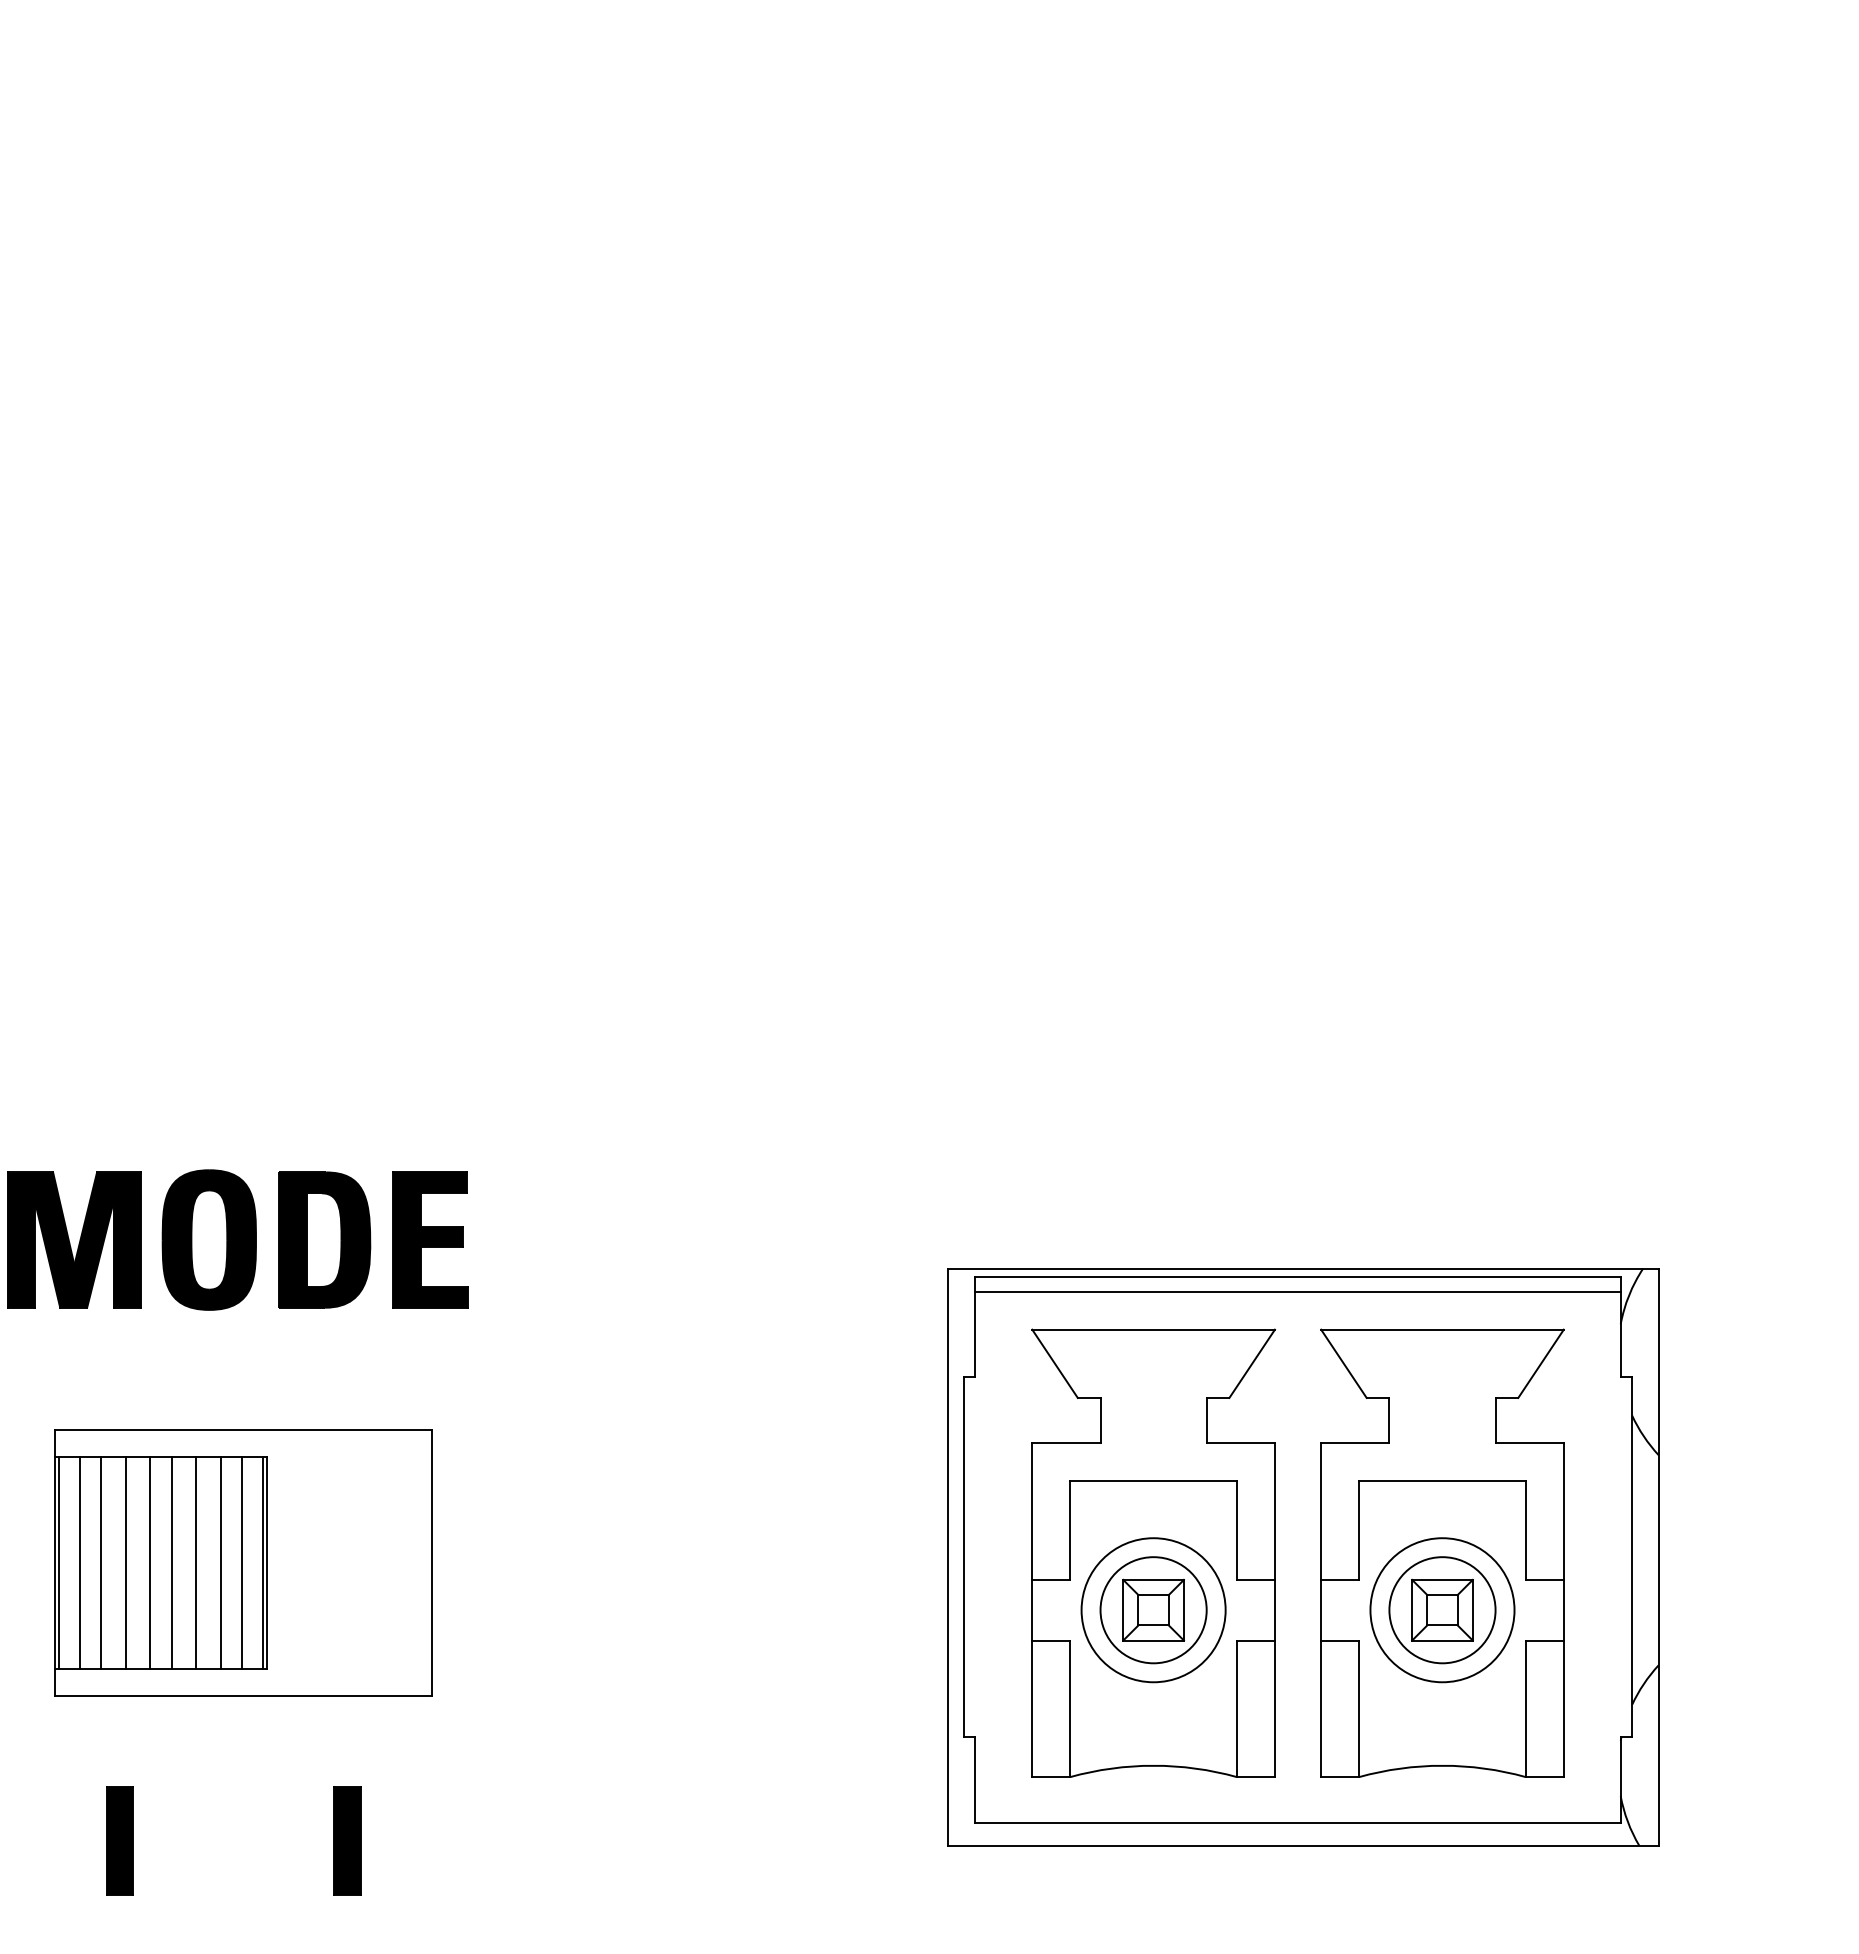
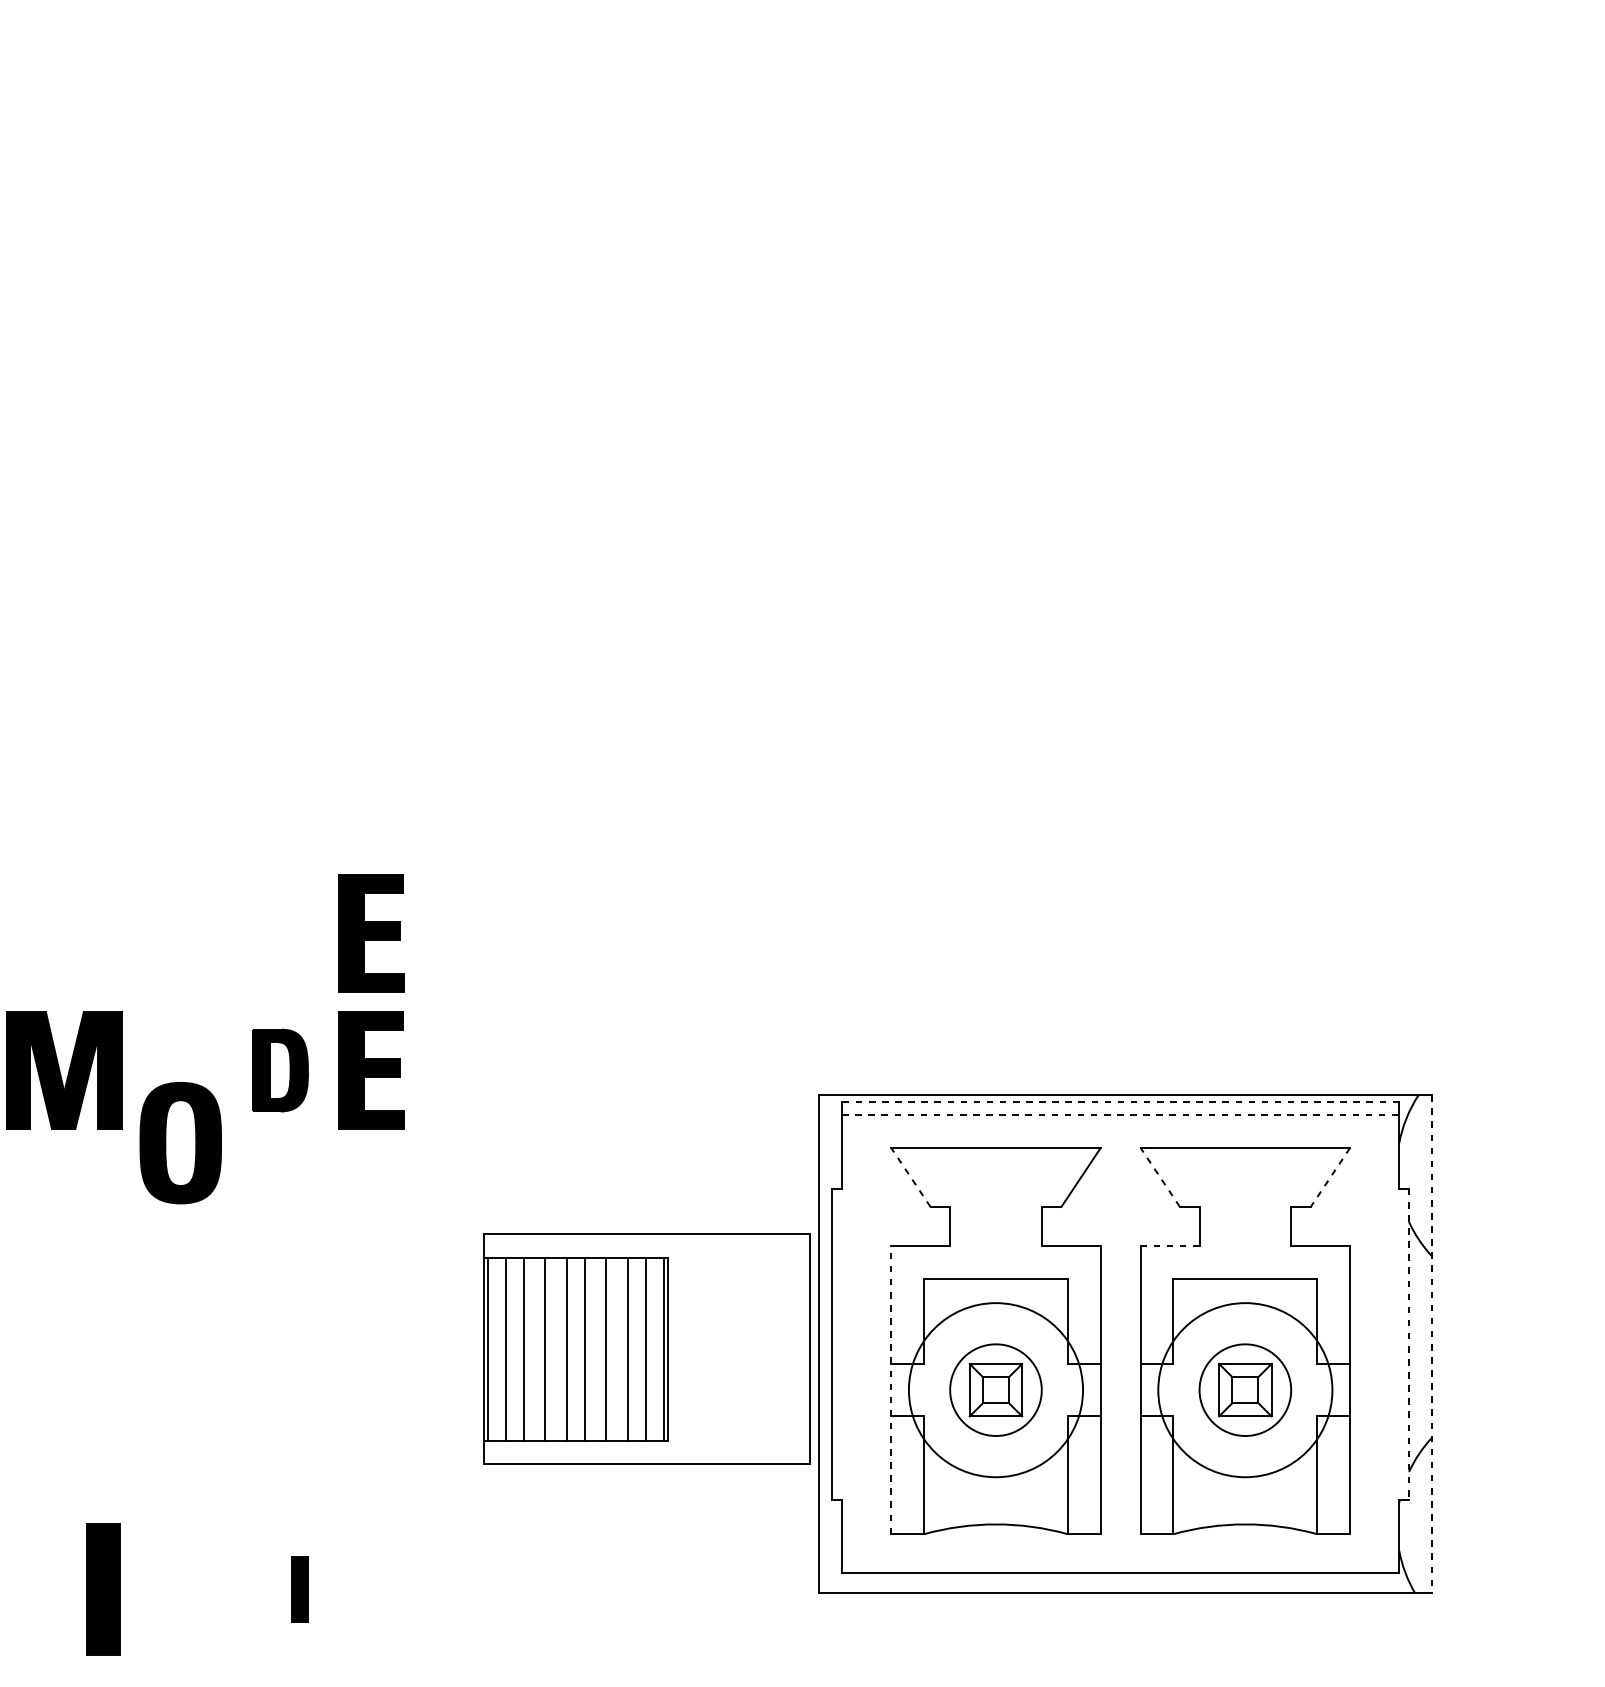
part: (430, 1080) -> (371, 932), added
part: (208, 1239) -> (180, 1142), moved
part: (324, 1239) -> (280, 1070), size x0.7
line: (1298, 1276) -> (1121, 1102), solid -> dashed
line: (1298, 1291) -> (1121, 1115), solid -> dashed
line: (1054, 1363) -> (910, 1177), solid -> dashed
line: (1343, 1363) -> (1159, 1177), solid -> dashed
line: (1540, 1364) -> (1329, 1178), solid -> dashed
line: (1355, 1443) -> (1170, 1246), solid -> dashed
line: (1632, 1557) -> (1409, 1344), solid -> dashed
line: (1658, 1557) -> (1431, 1344), solid -> dashed
part: (243, 1562) -> (647, 1348), moved
line: (1032, 1610) -> (891, 1390), solid -> dashed
circle: (1153, 1610) -> (995, 1390), size x1.4
circle: (1442, 1610) -> (1245, 1390), size x1.4
part: (119, 1840) -> (103, 1588), size x1.4
part: (347, 1840) -> (300, 1588), size x0.7

